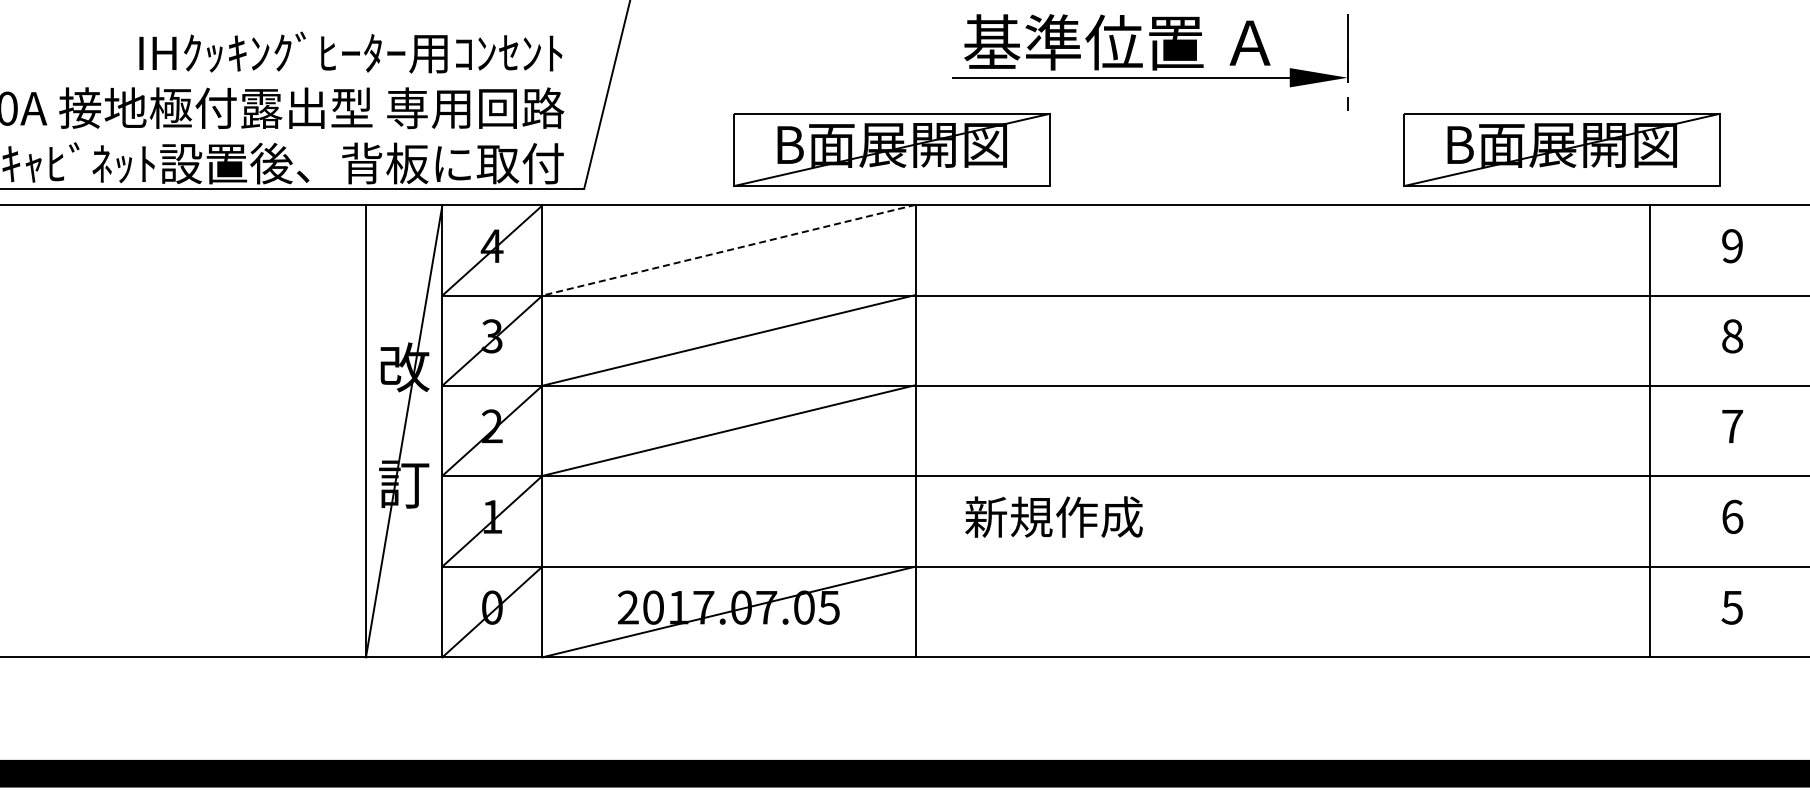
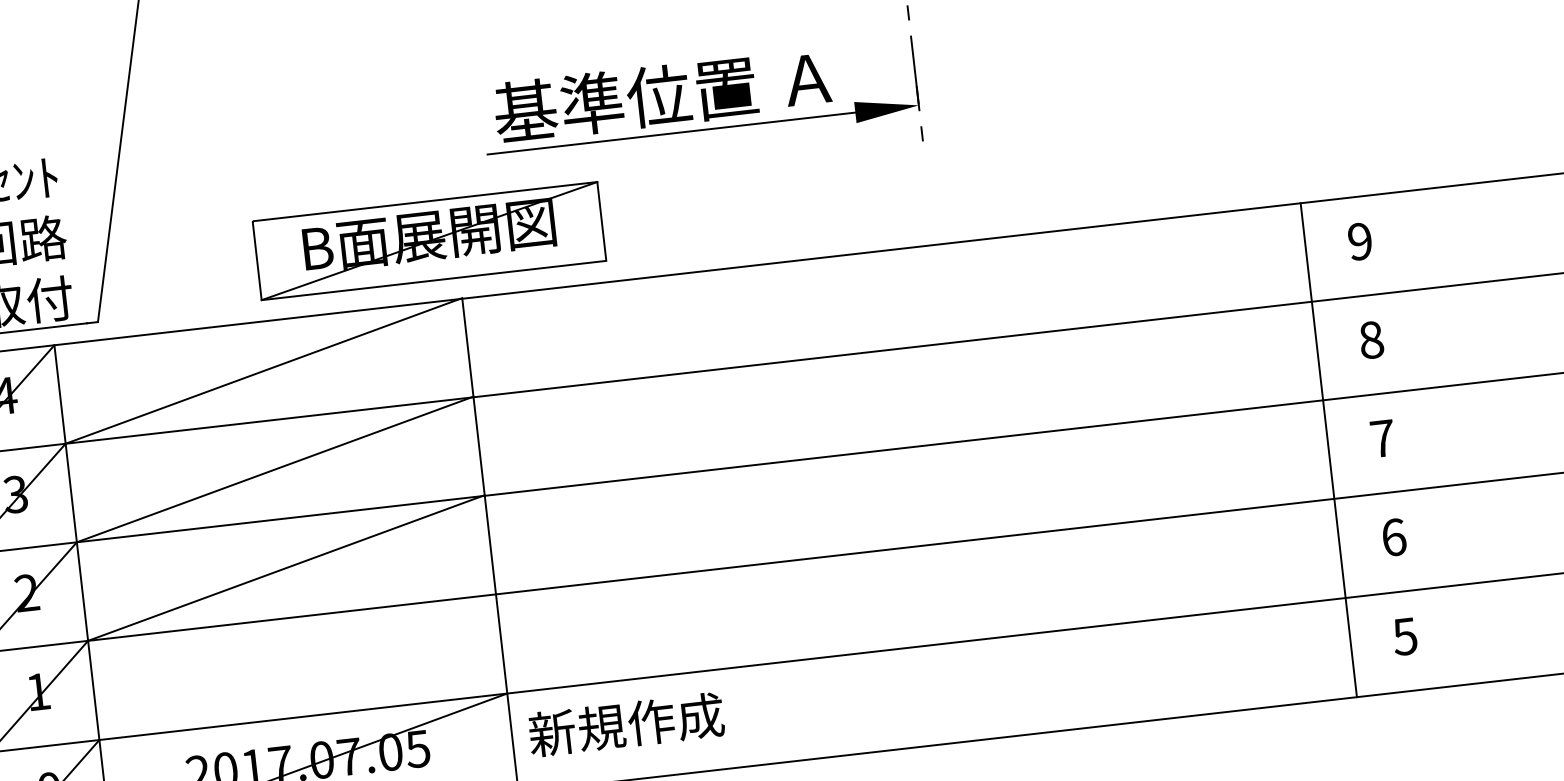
part: (1561, 149) -> (1161, 157), removed
line: (728, 250) -> (263, 371), dashed -> solid
line: (1649, 431) -> (1328, 450), moved
text: (1053, 516) -> (625, 724), moved

